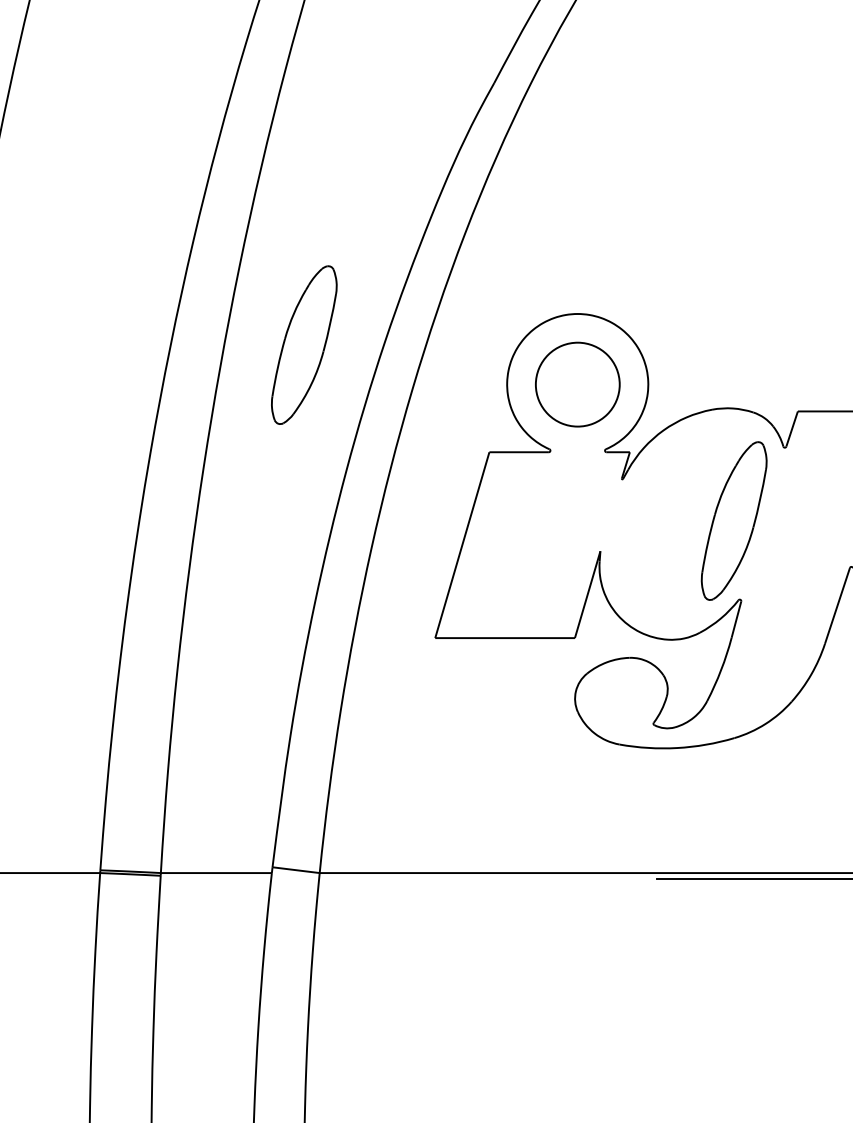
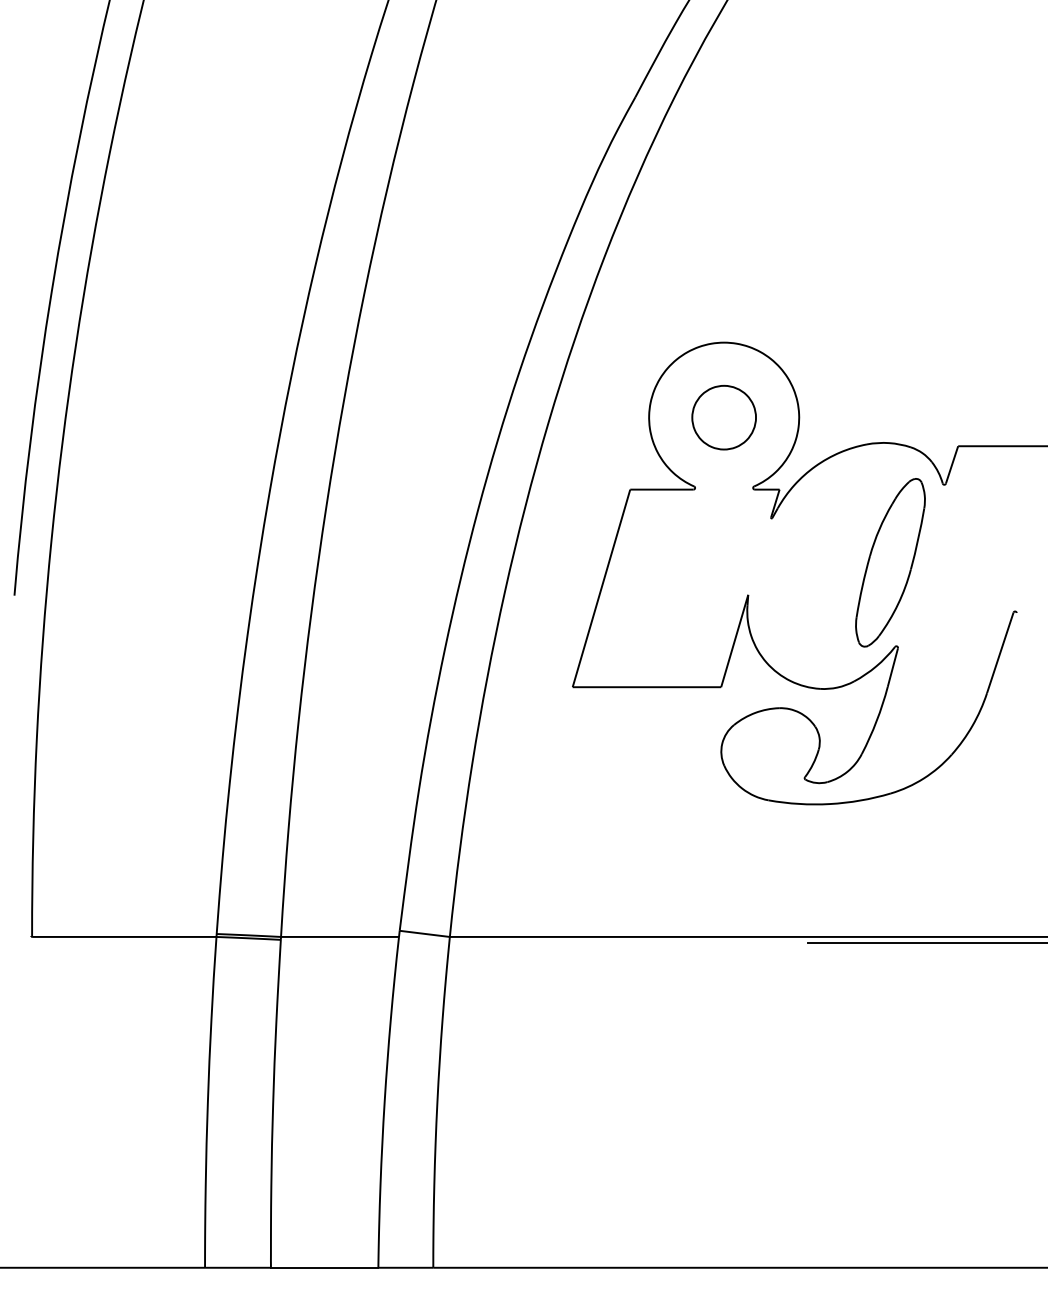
part: (304, 344) -> (433, 375), removed
part: (577, 384) -> (723, 417), size x0.71

